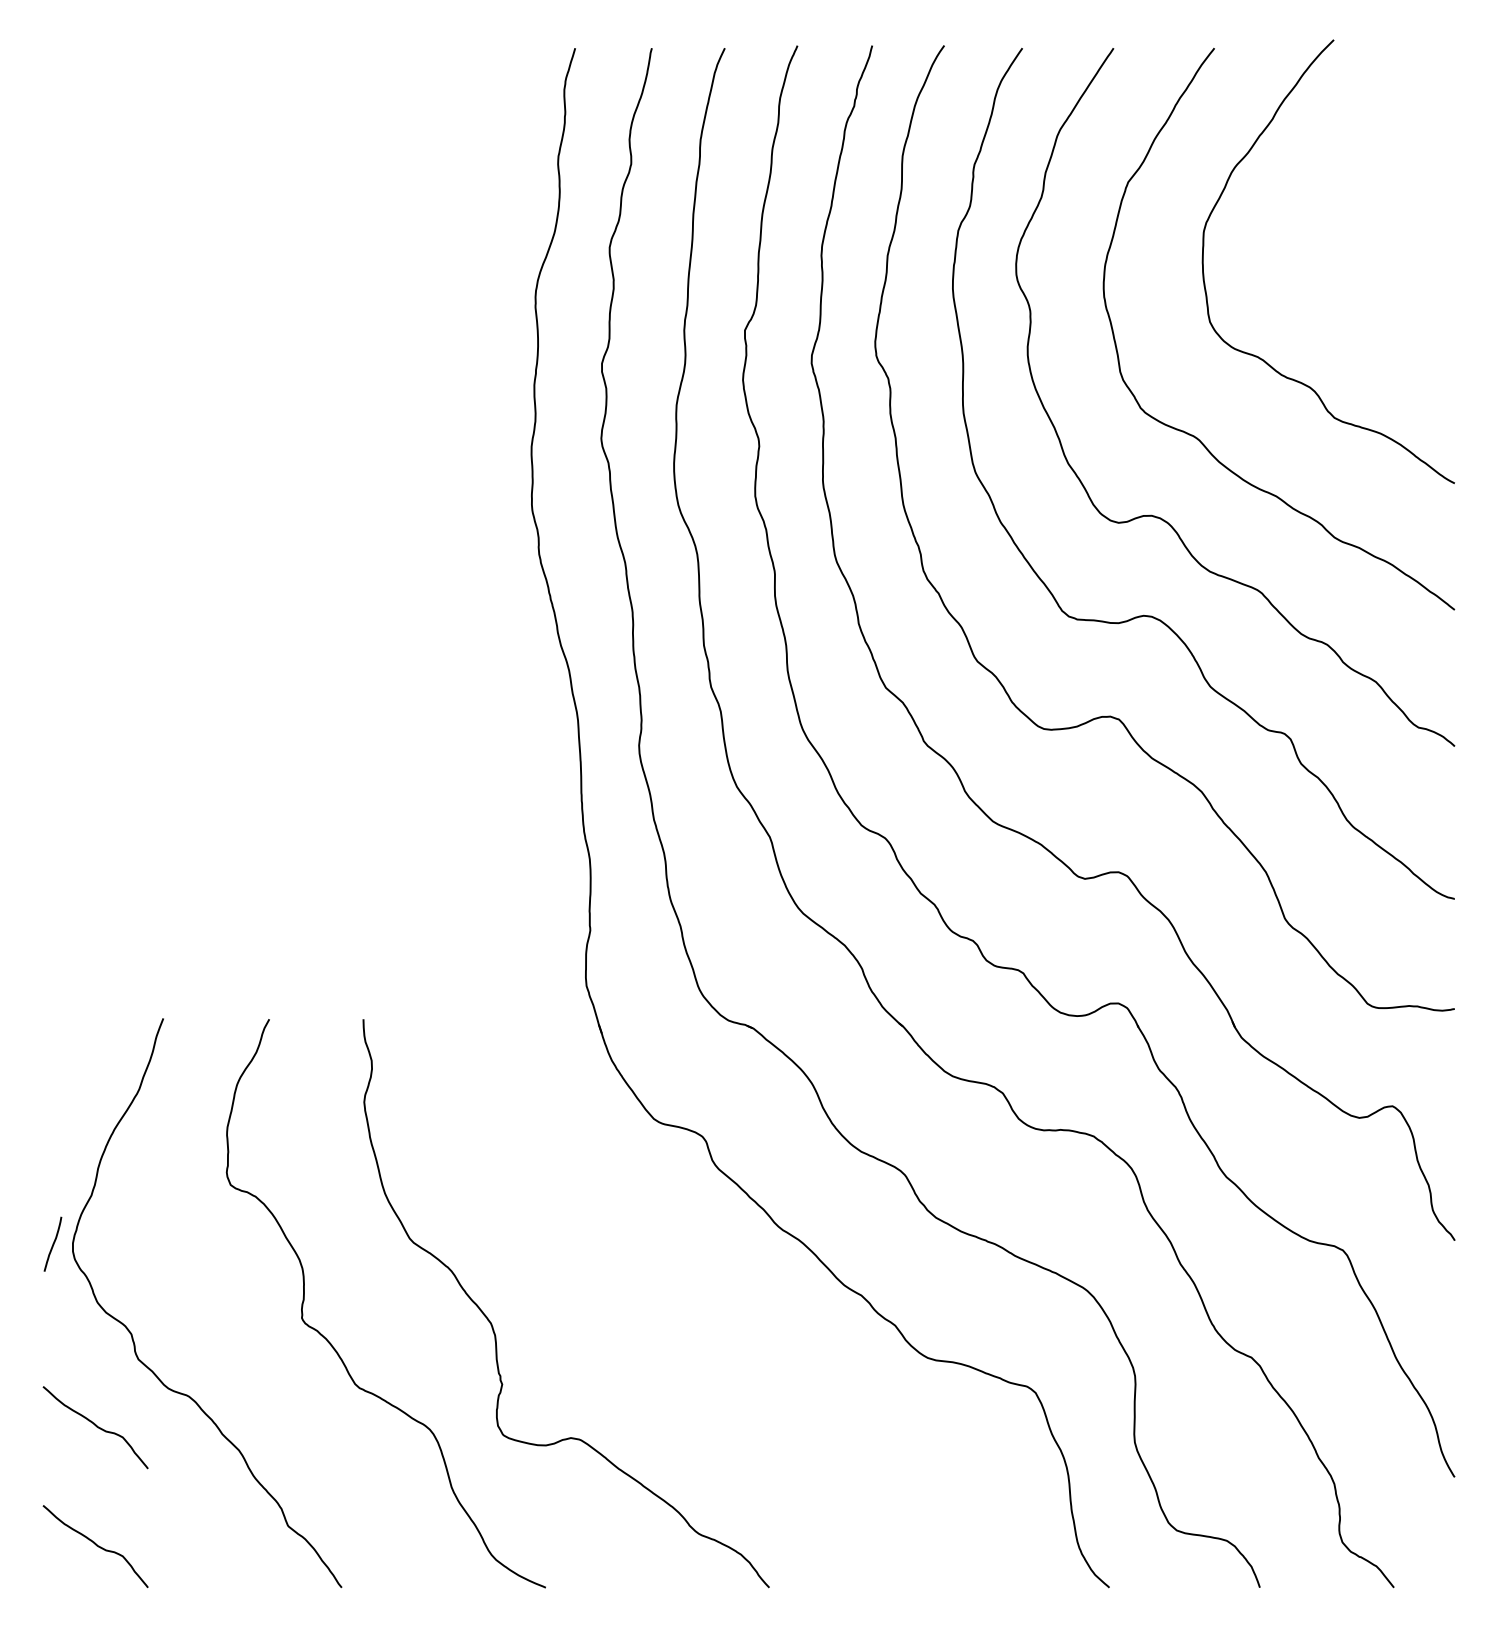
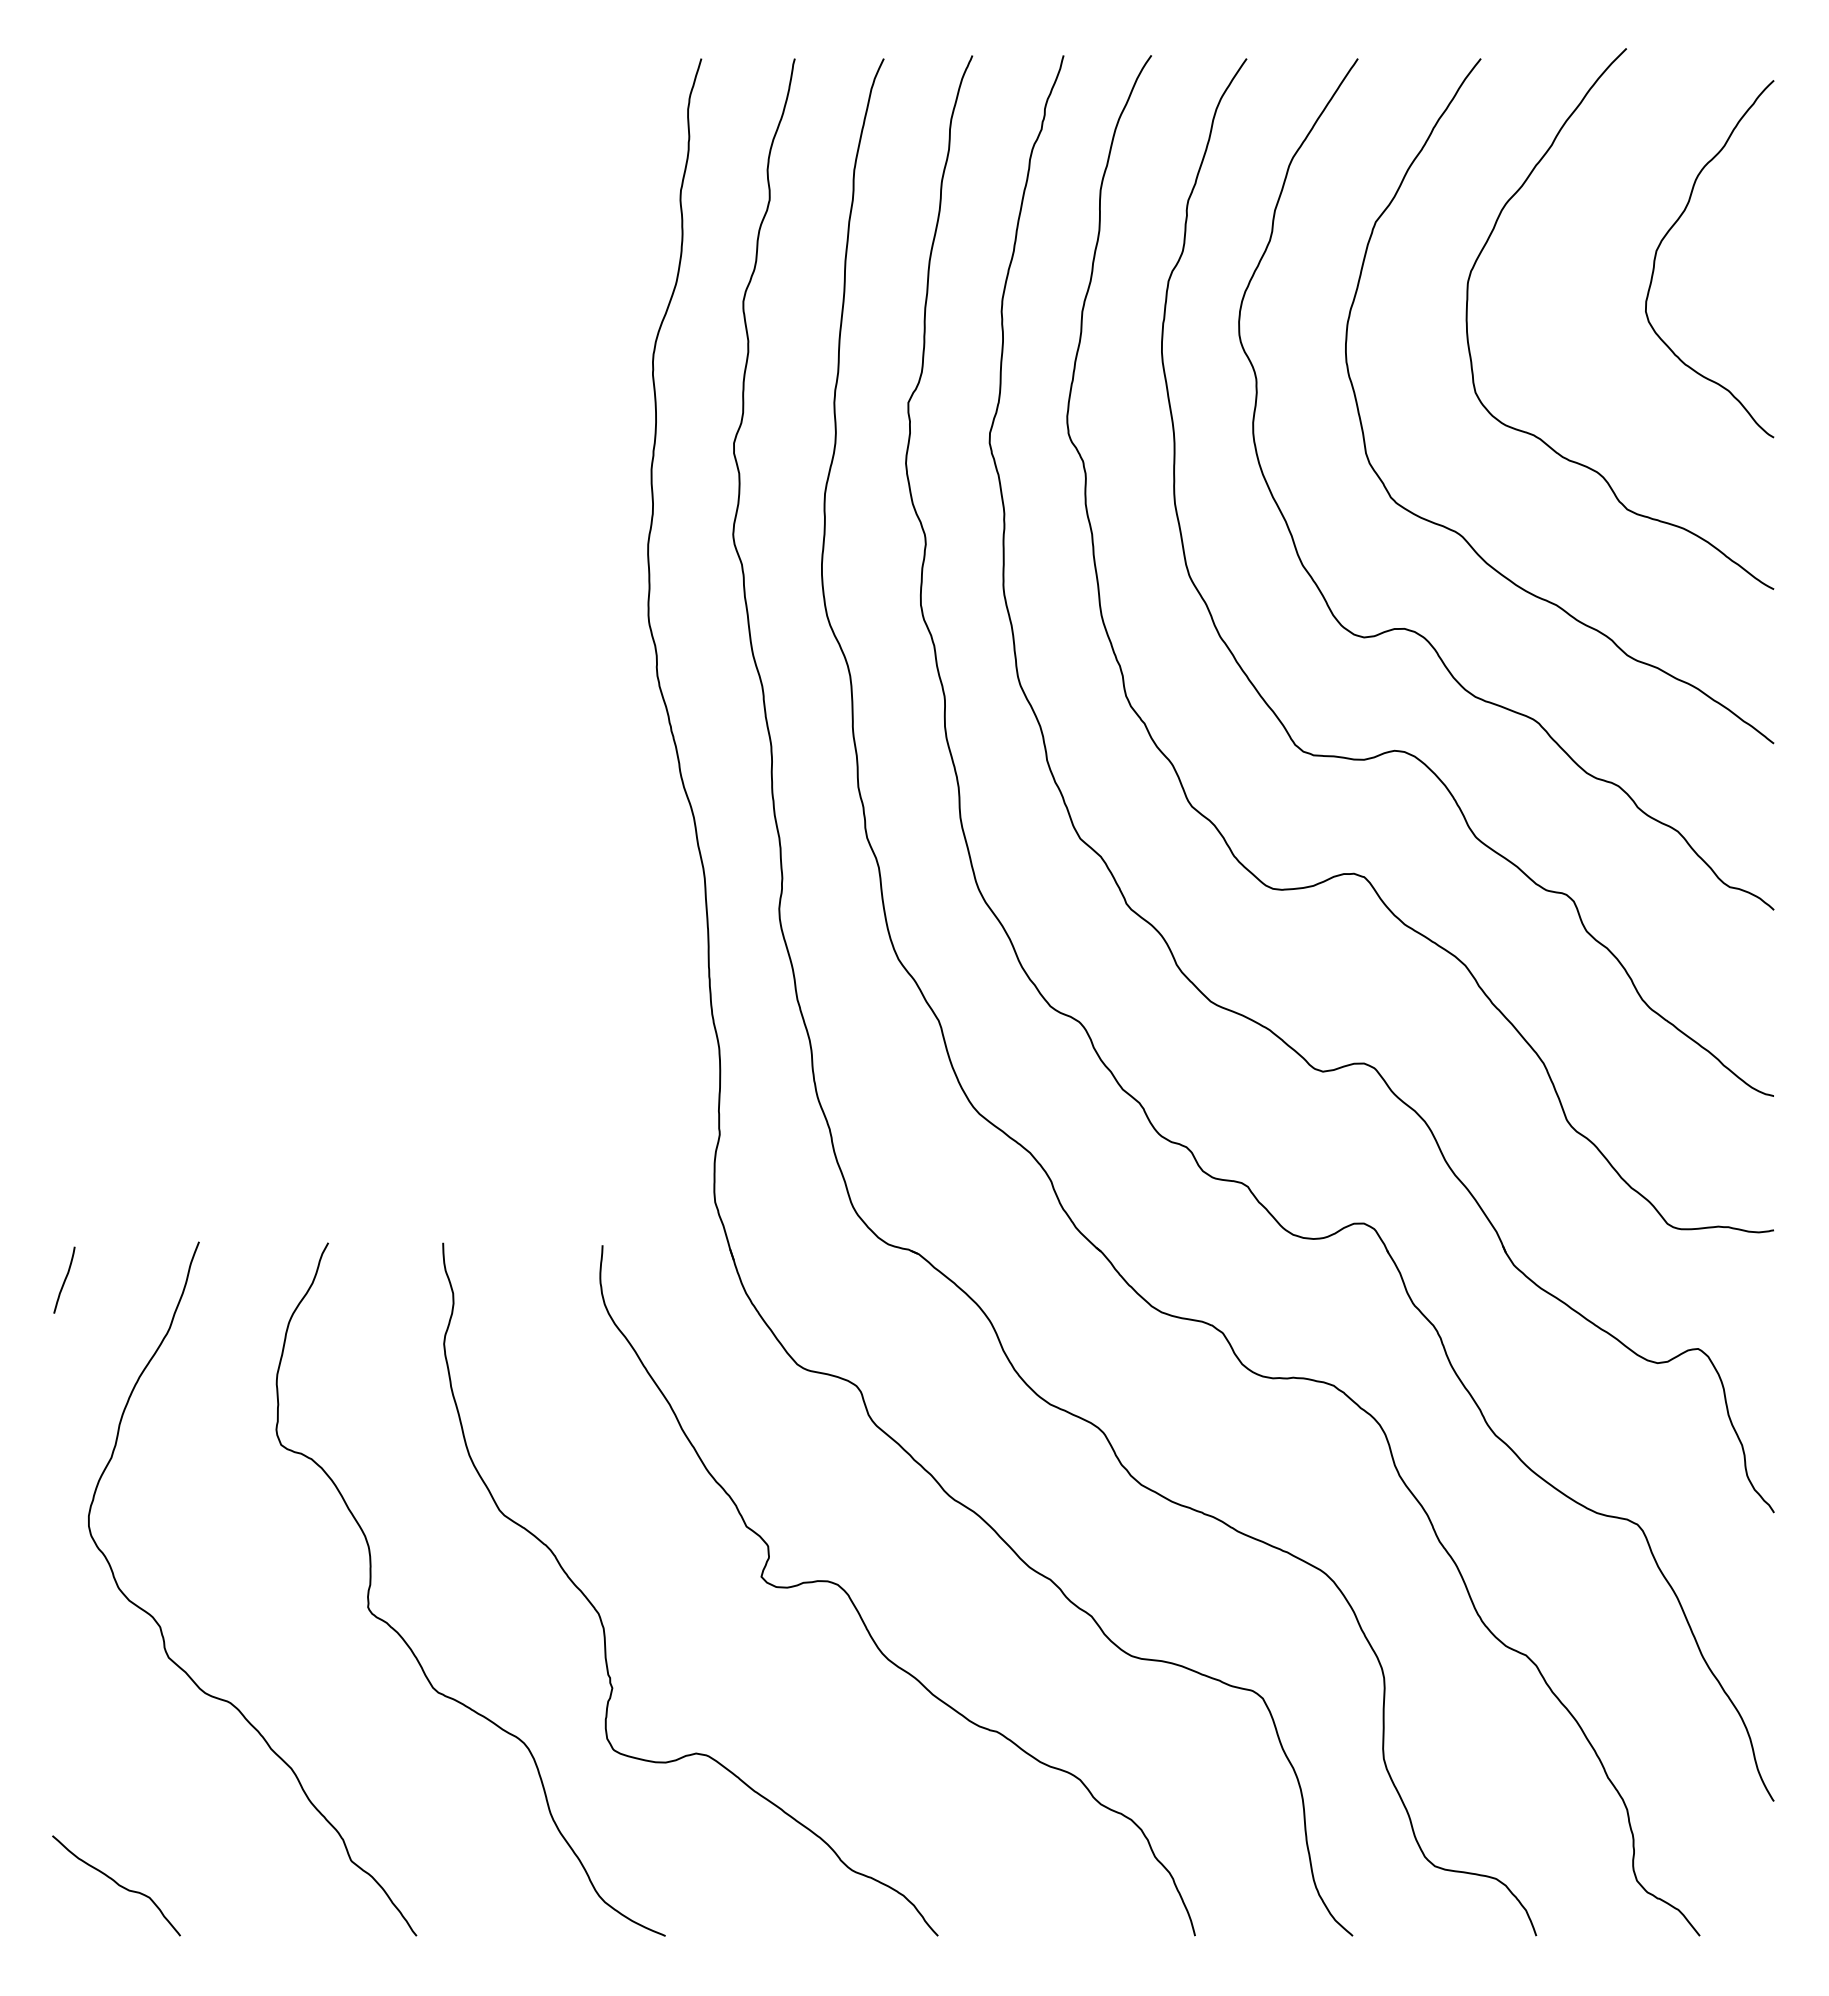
curve: (1370, 188) -> (1671, 229), added
curve: (53, 1243) -> (64, 1279), moved
curve: (704, 1320) -> (858, 1610), added
curve: (95, 1426) -> (116, 1739), removed

